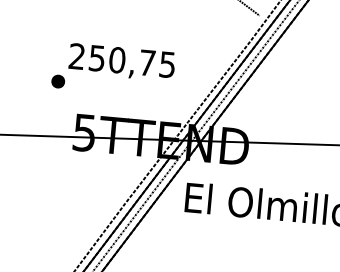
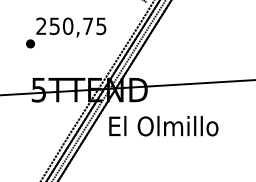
text: (114, 69) -> (66, 32), moved

